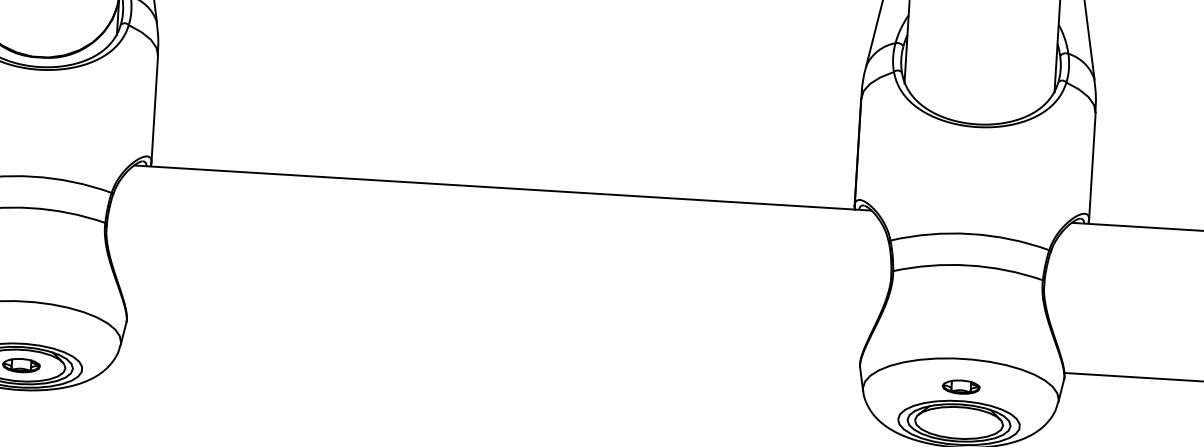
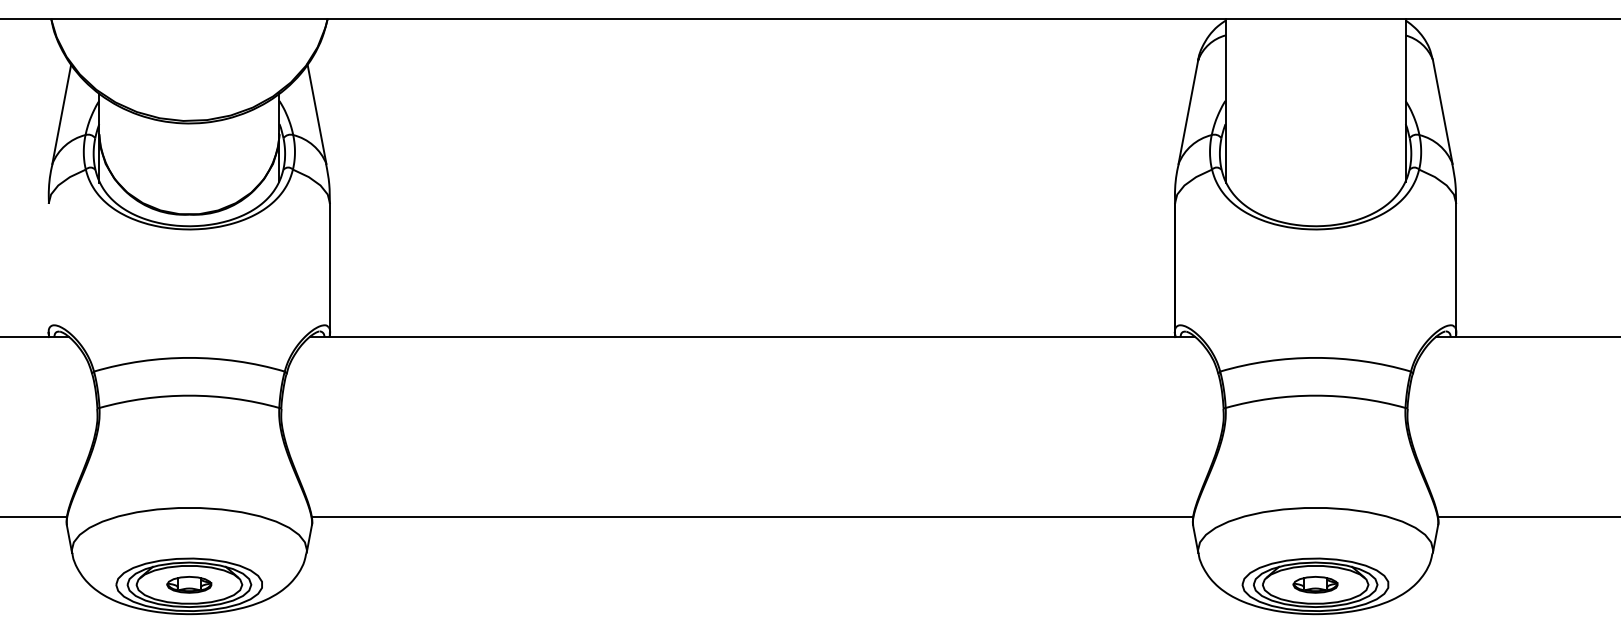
line: (493, 338) -> (752, 517), added
part: (961, 386) -> (1315, 584), moved

